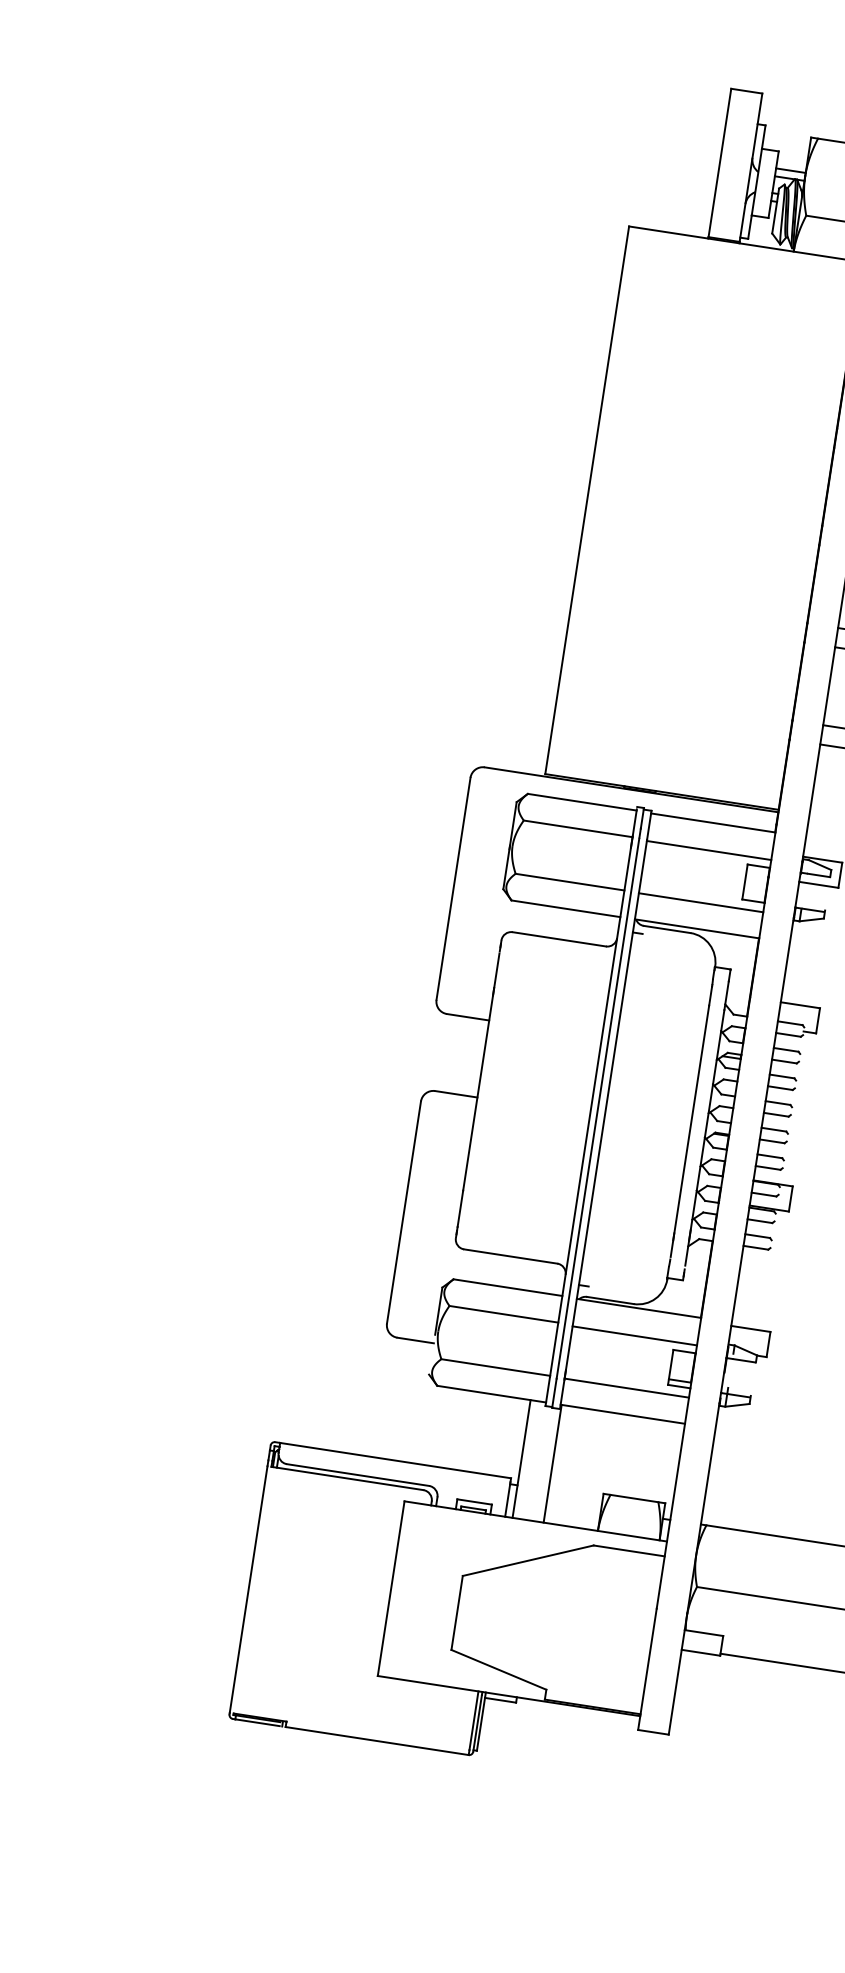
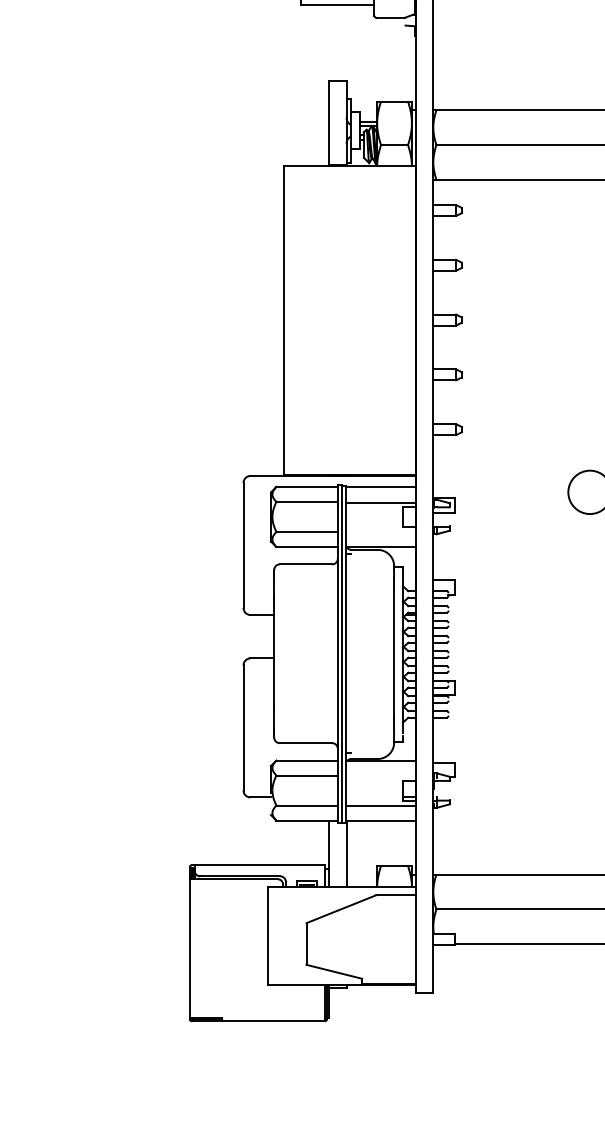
line: (700, 902) -> (380, 532), removed
line: (633, 1335) -> (380, 776), removed

